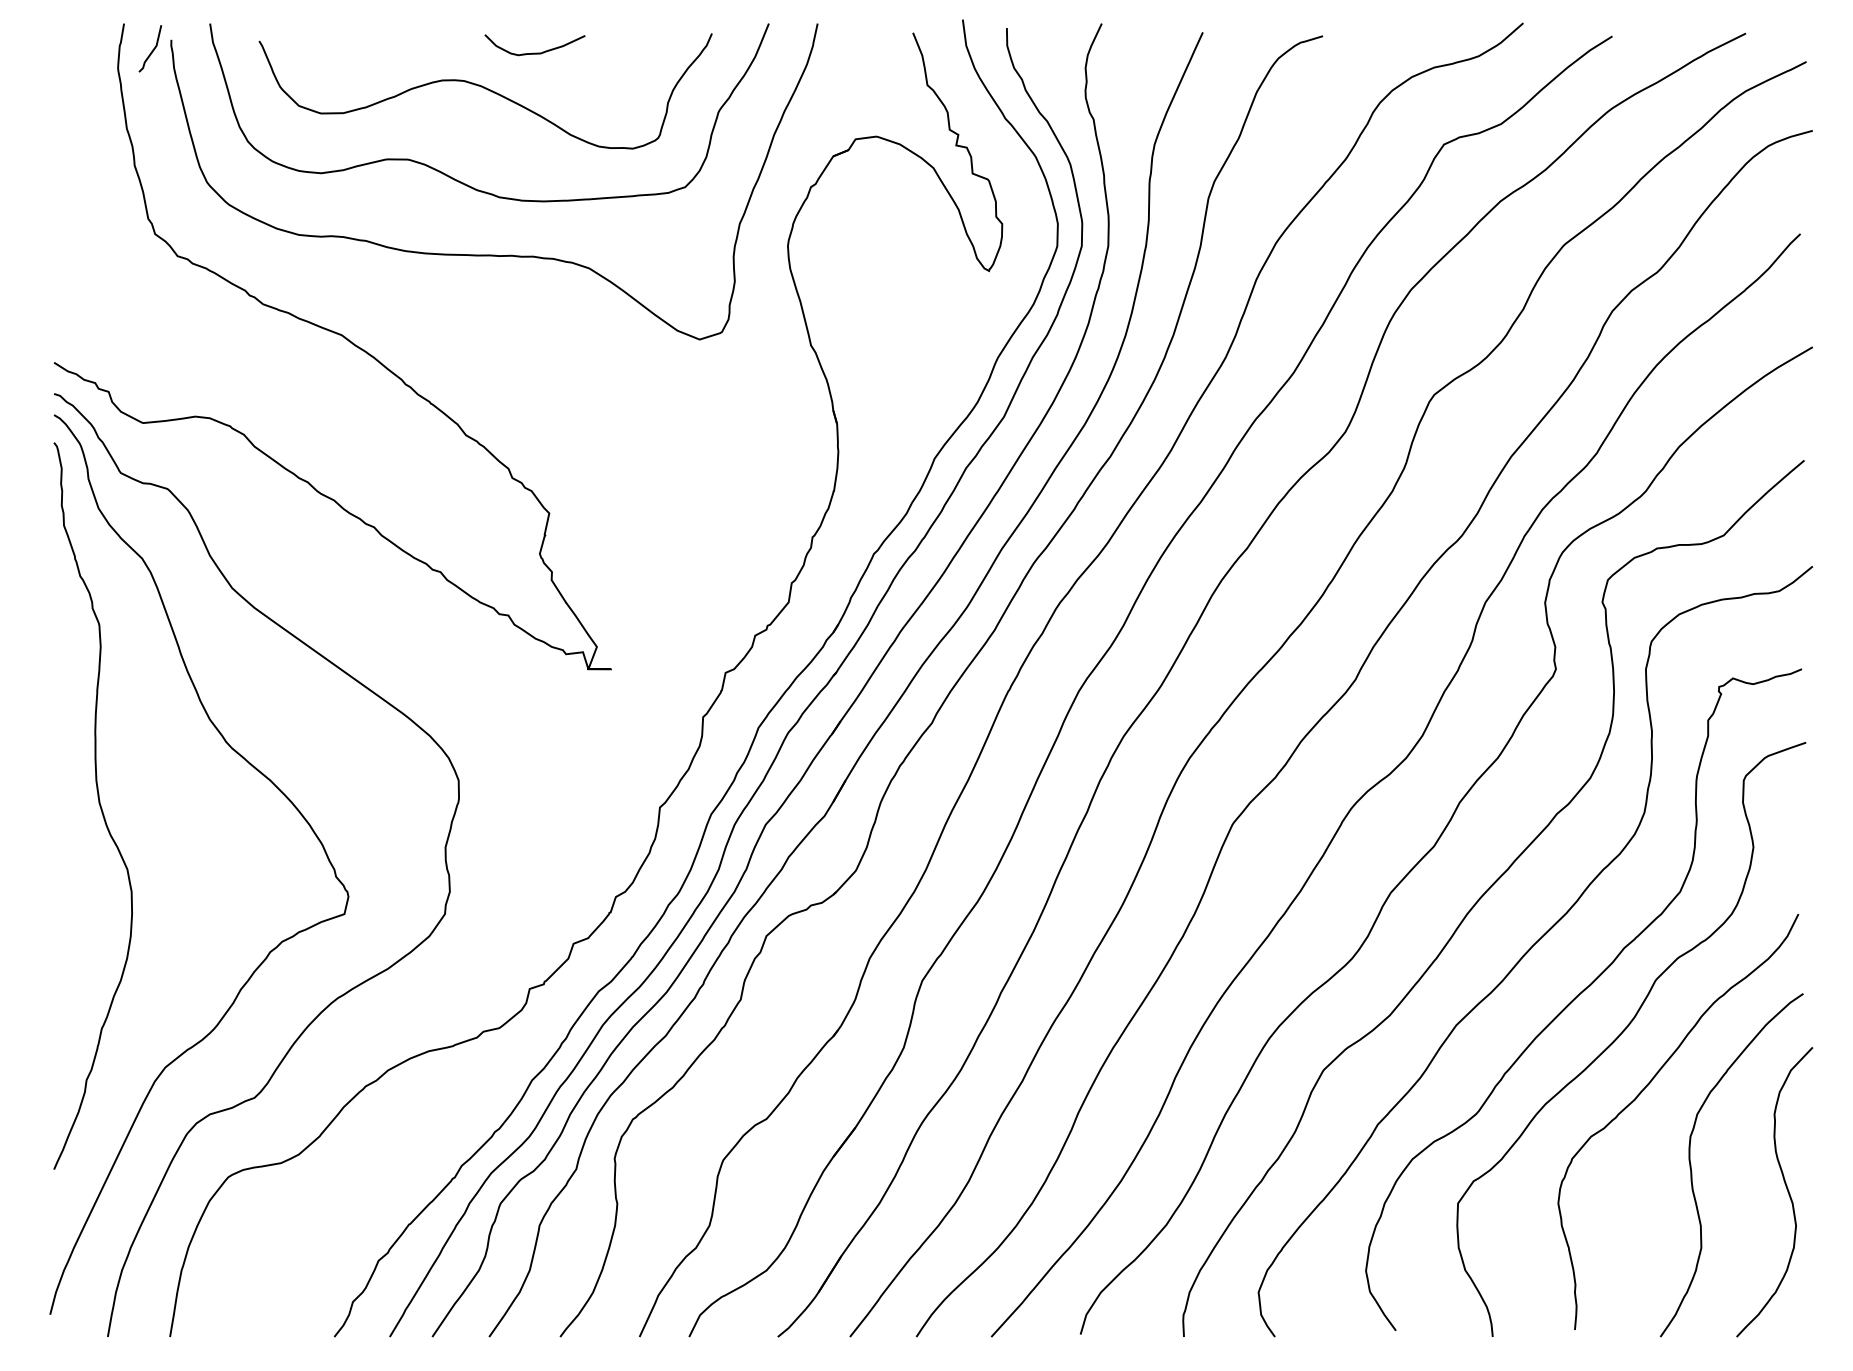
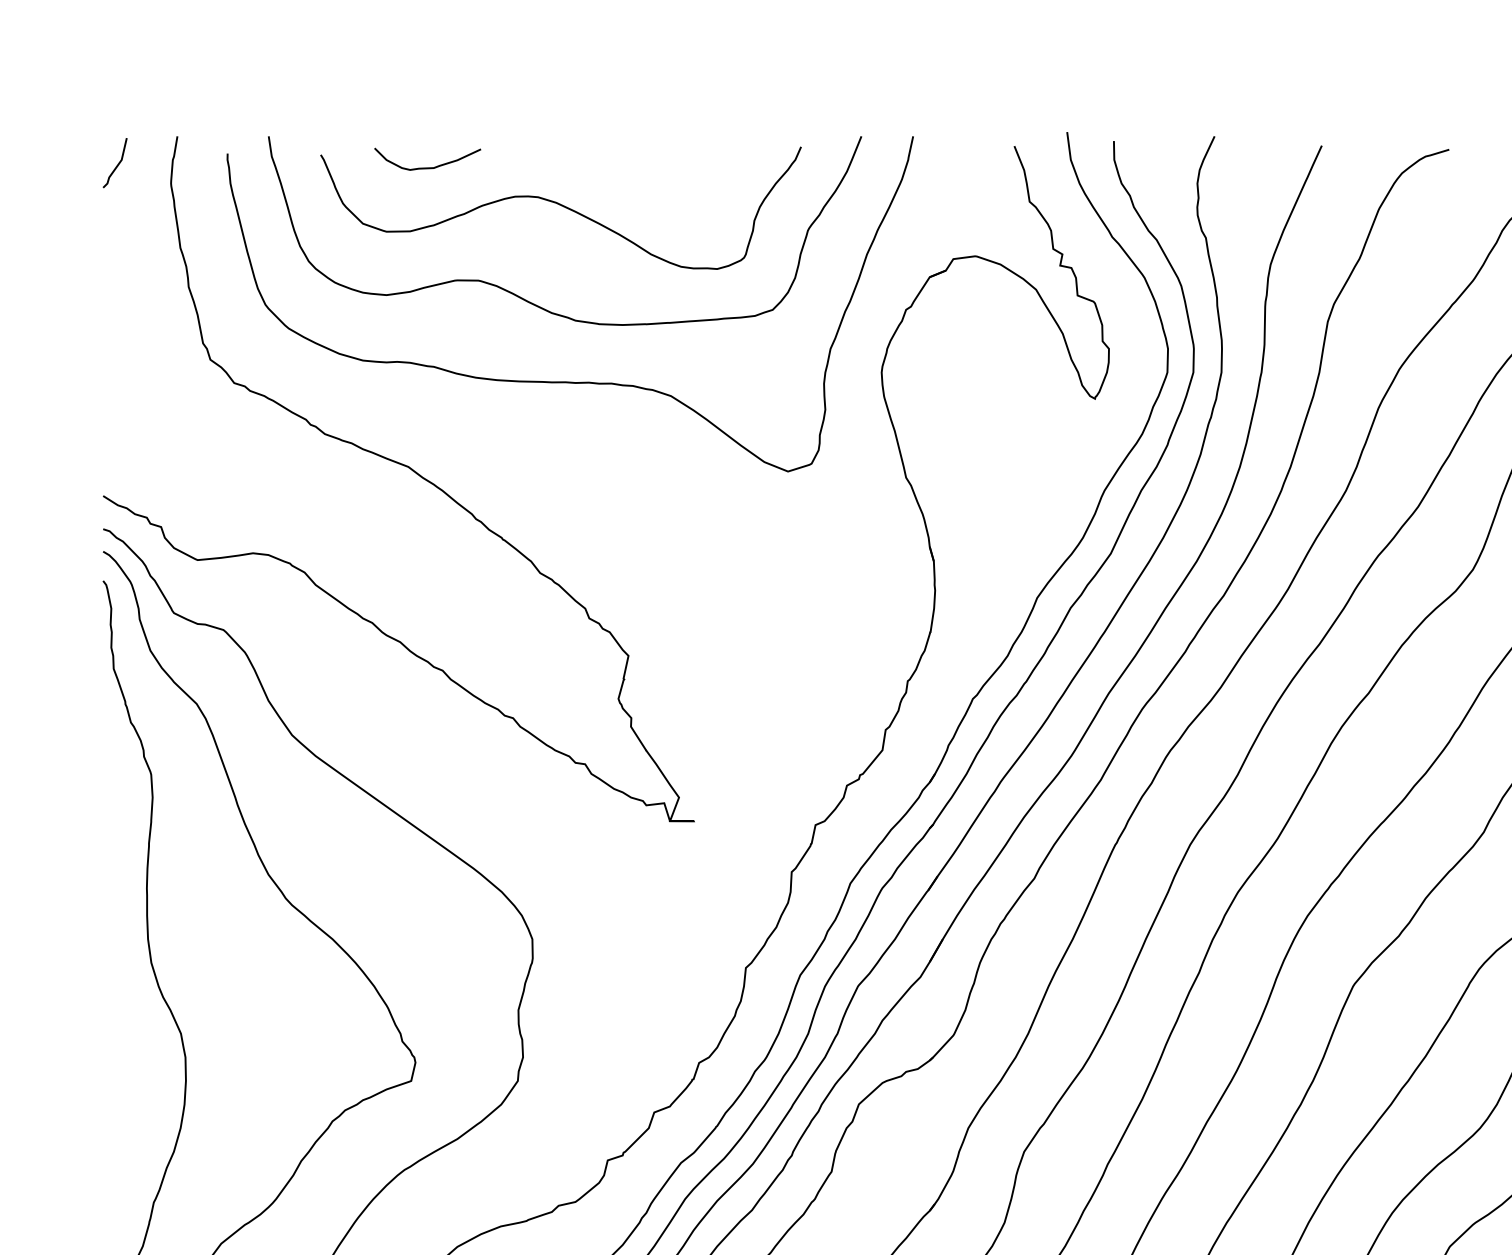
line: (152, 49) -> (117, 163), moved
curve: (534, 52) -> (427, 167), moved

